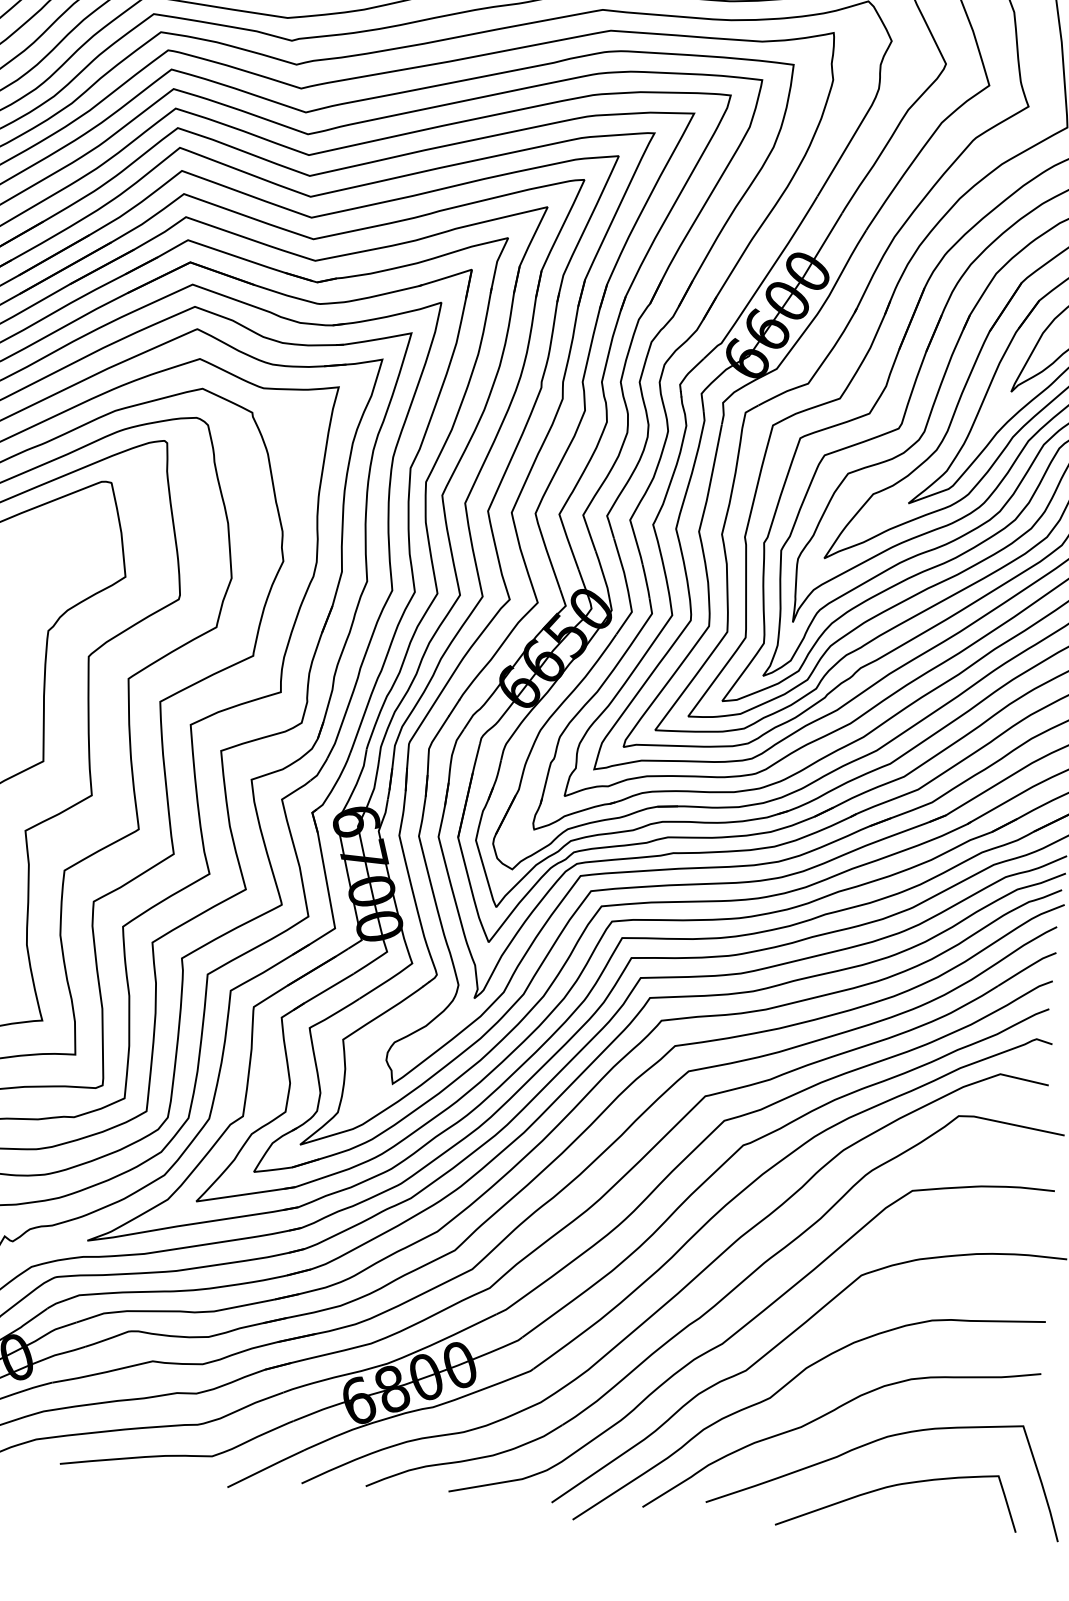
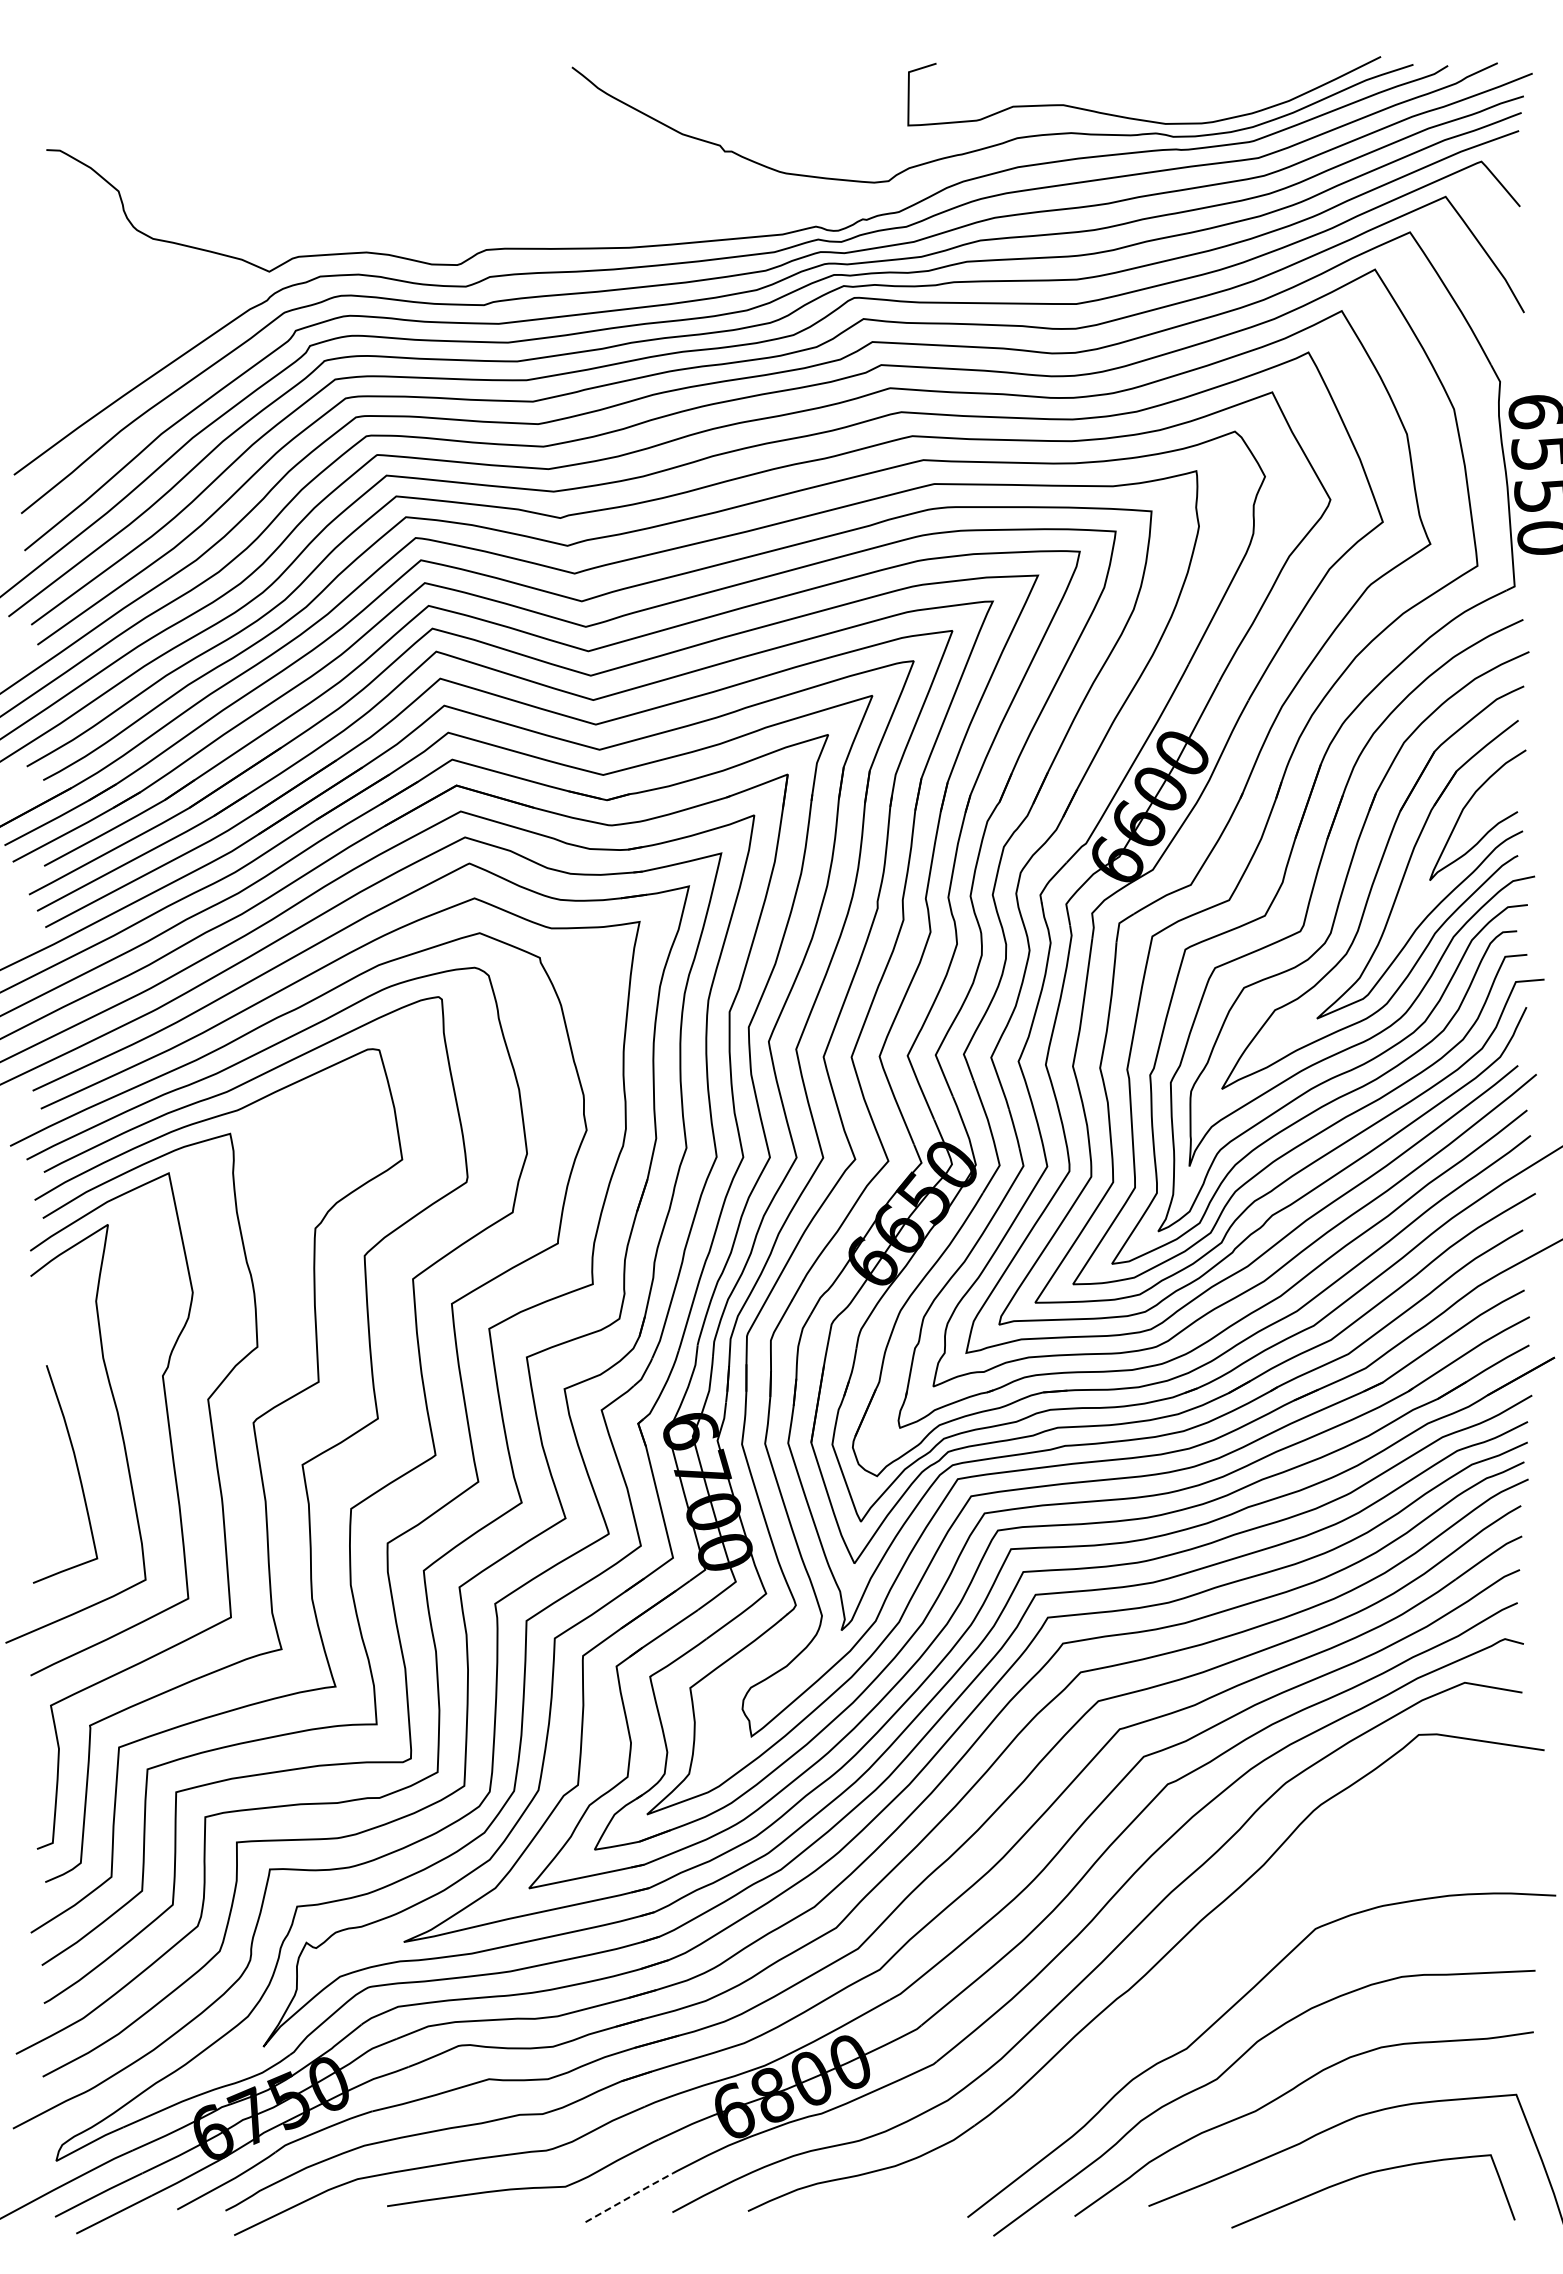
curve: (744, 1327) -> (1181, 1998), removed
line: (265, 1468) -> (629, 2197), solid -> dashed

